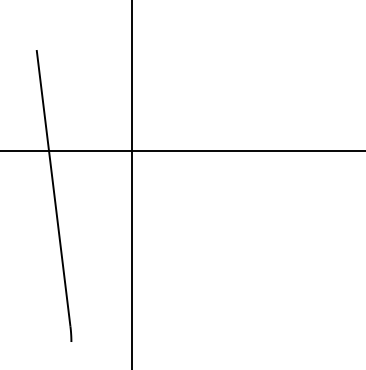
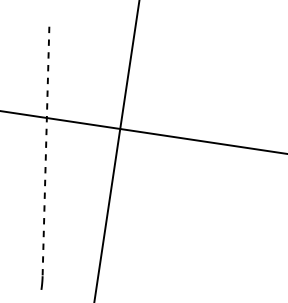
line: (53, 188) -> (45, 151), solid -> dashed

